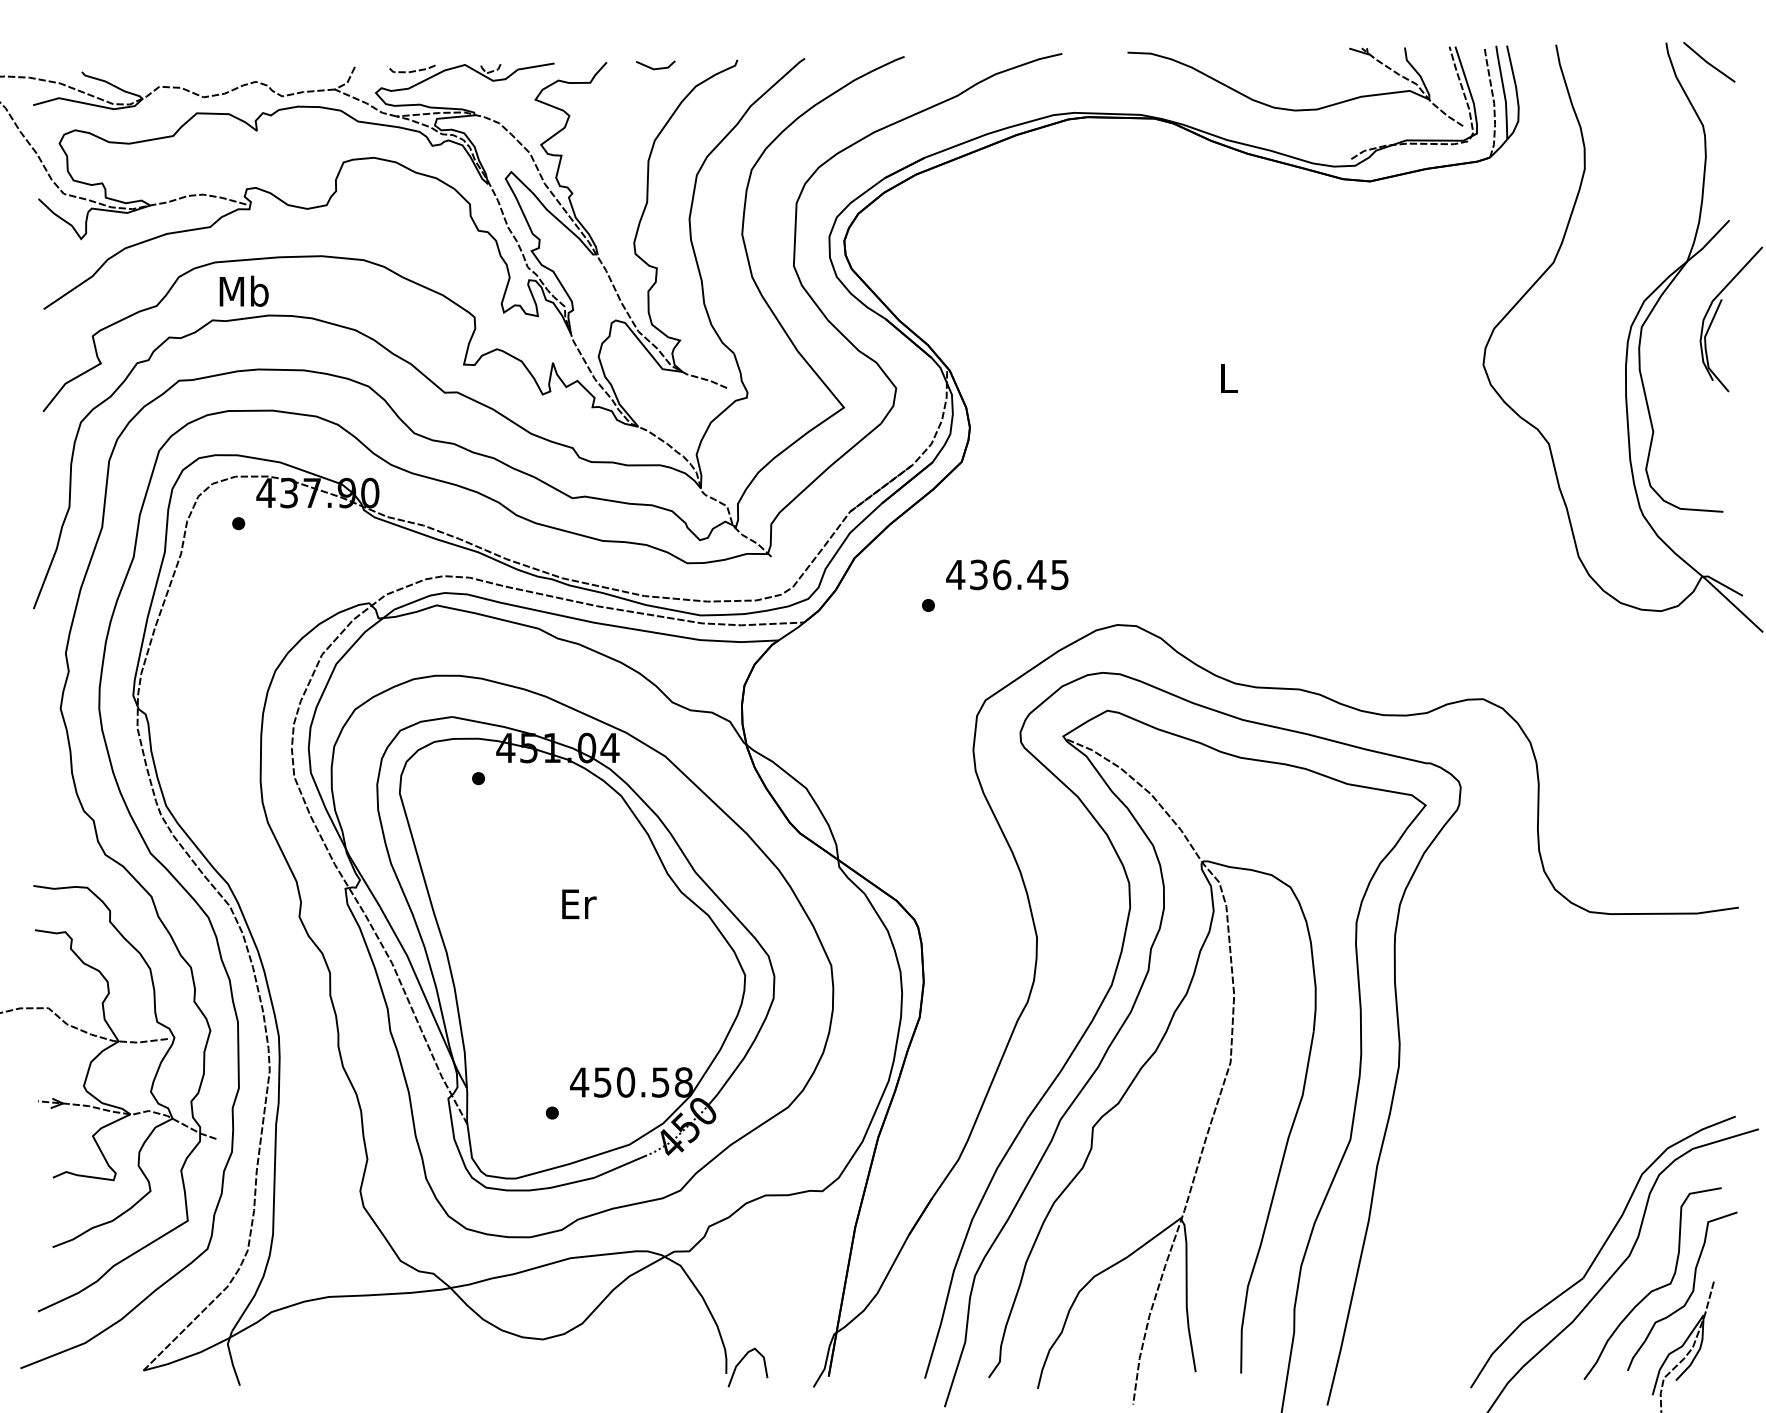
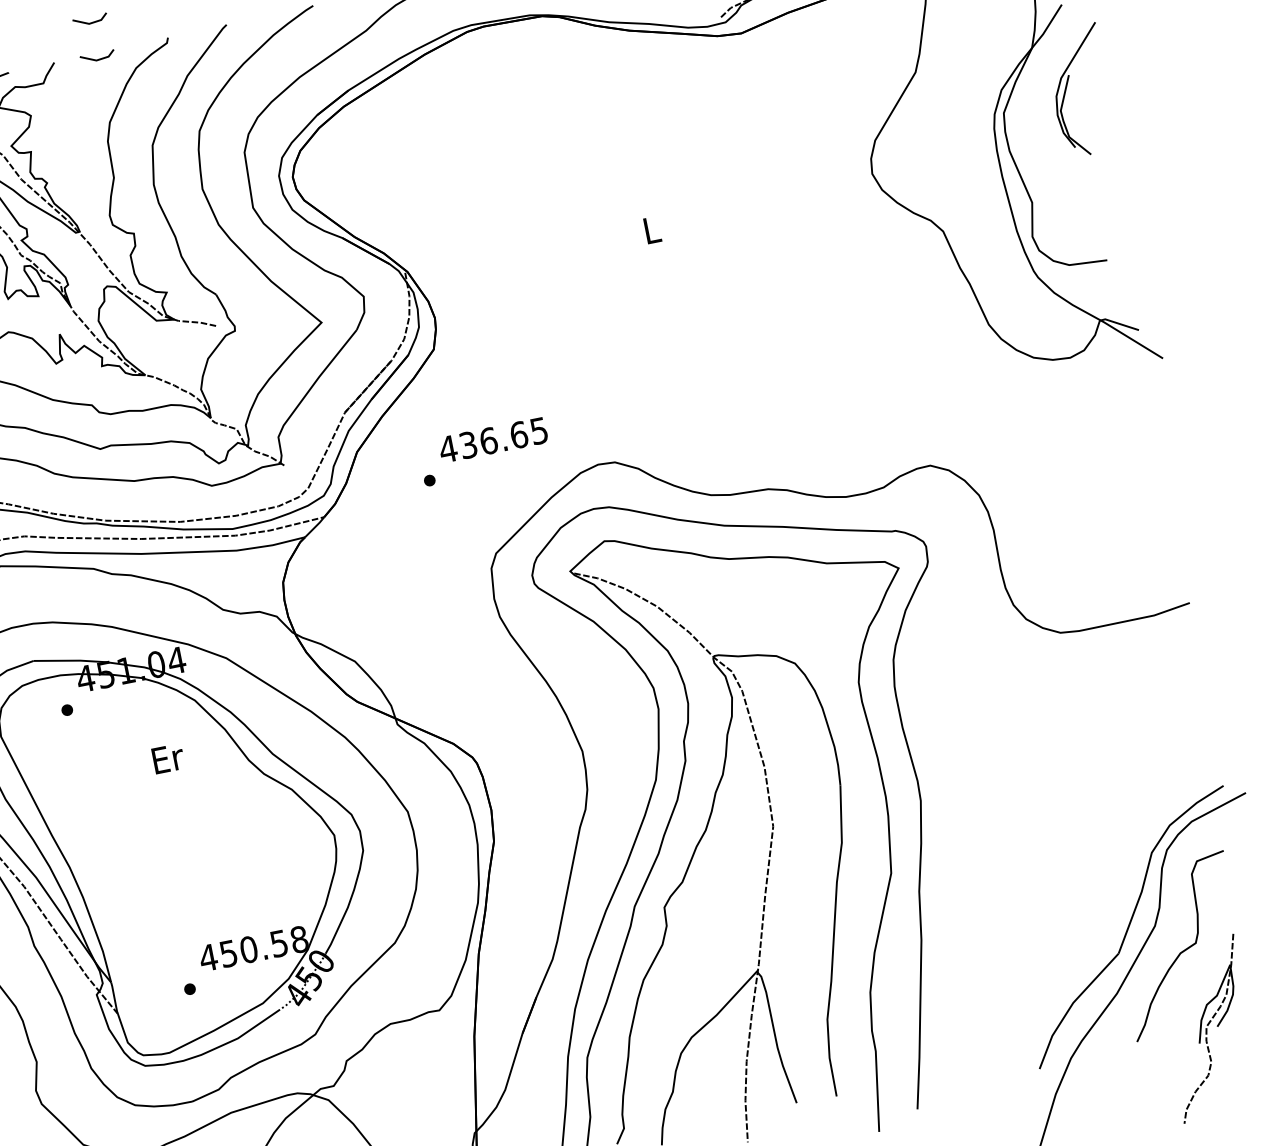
line: (655, 26) -> (90, 22), added
text: (1036, 574) -> (518, 434), 436.45 -> 436.65
text: (579, 903) -> (168, 757), moved
curve: (1690, 1293) -> (1214, 948), removed

